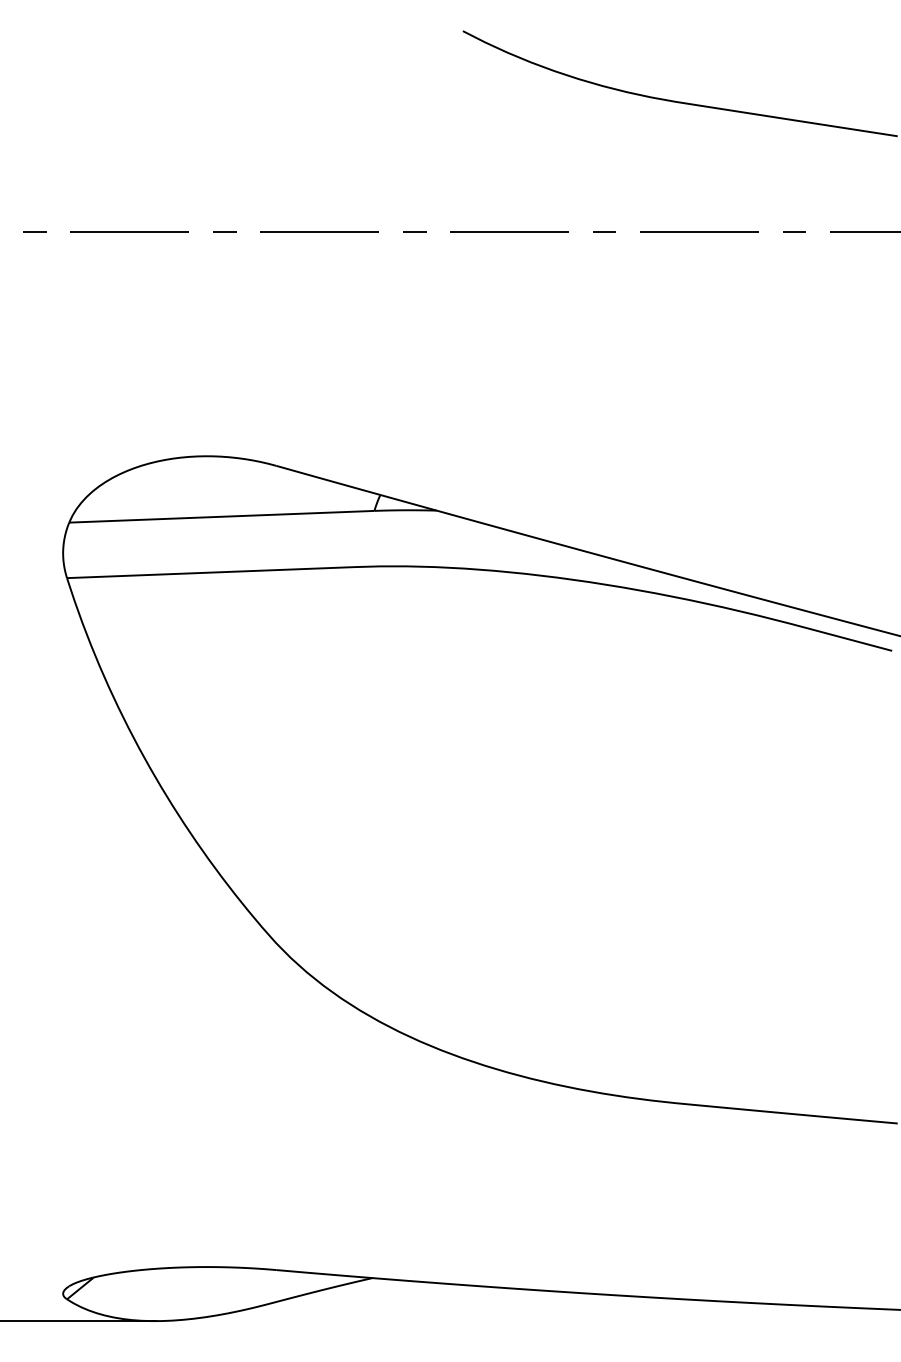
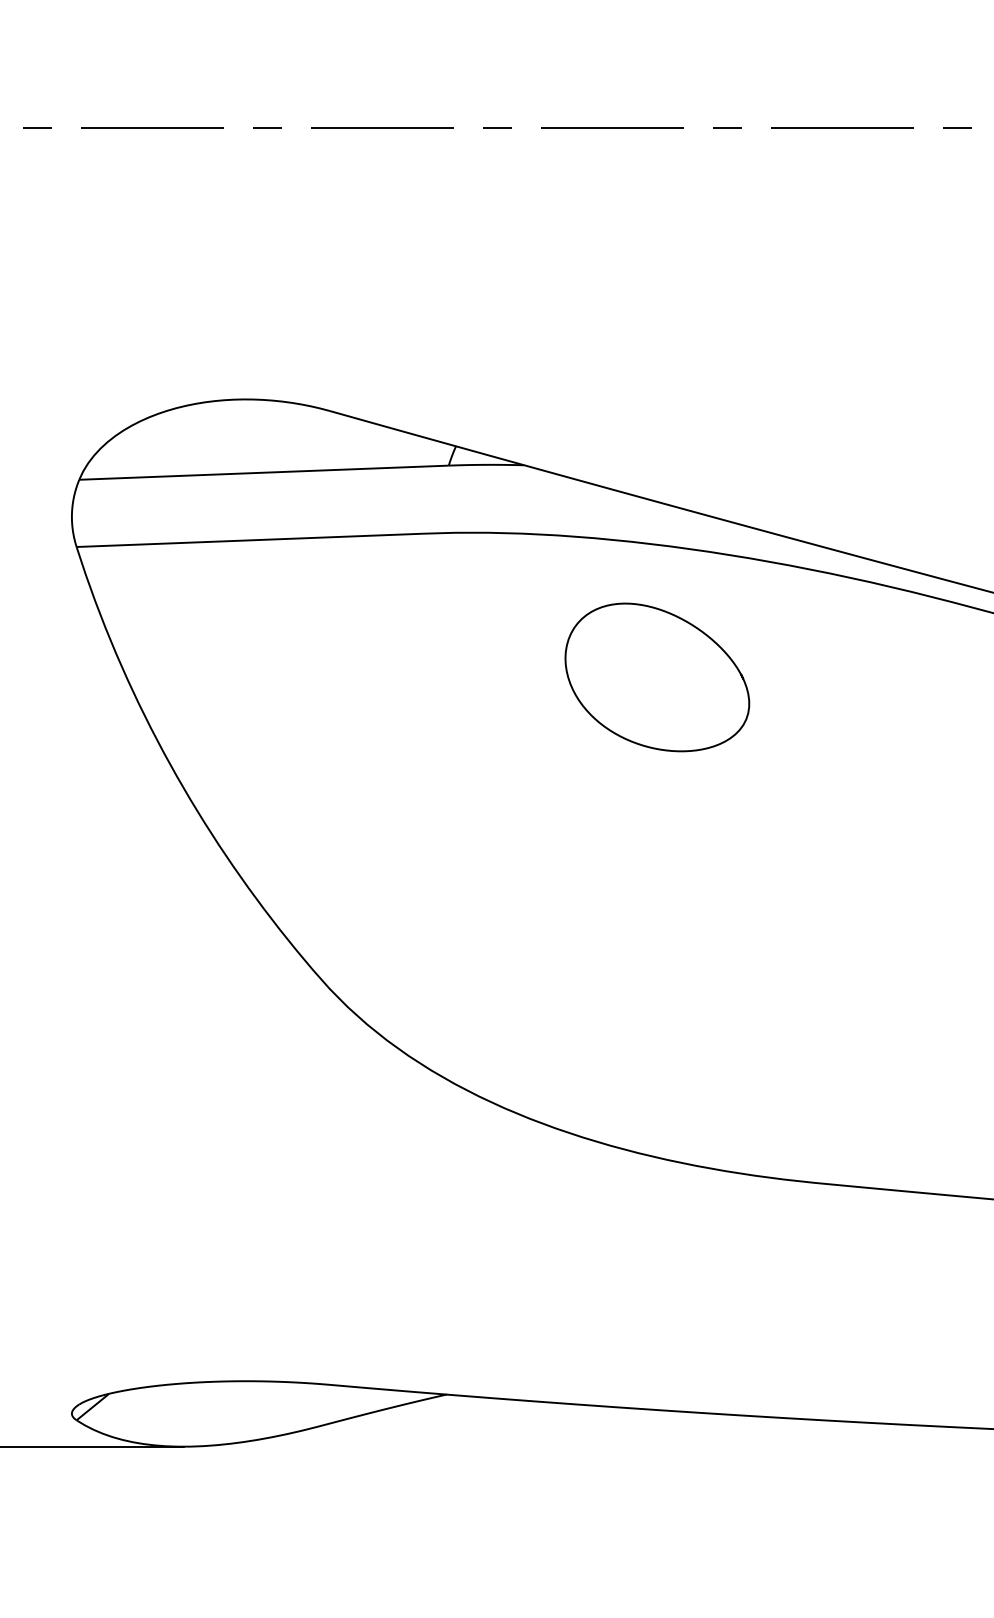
curve: (574, 643) -> (691, 626), added

